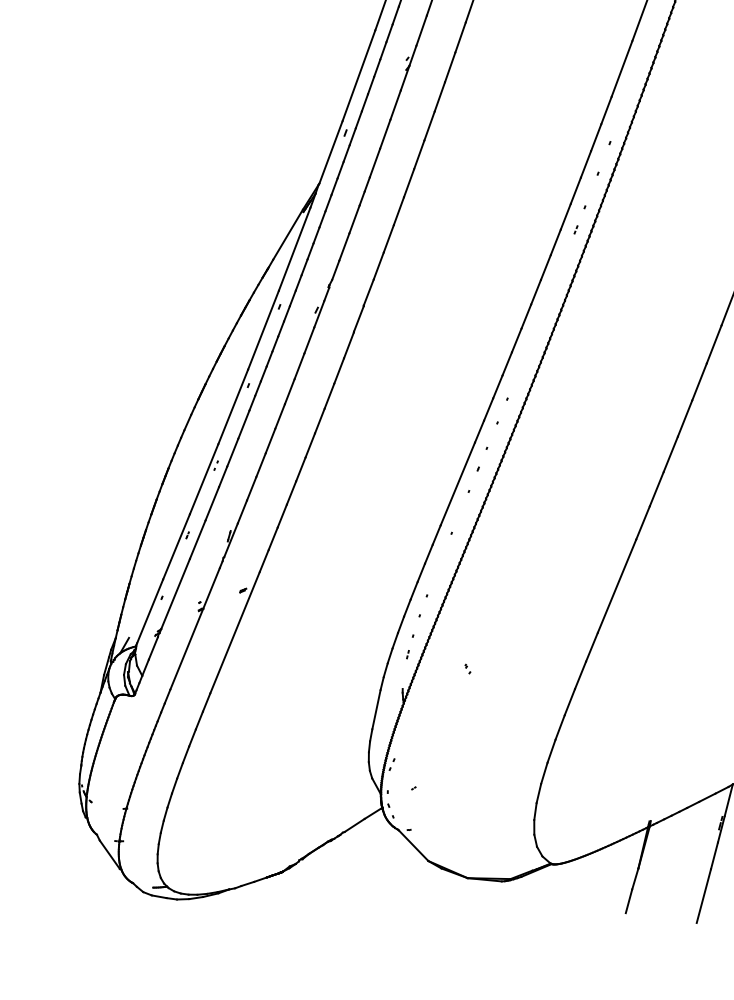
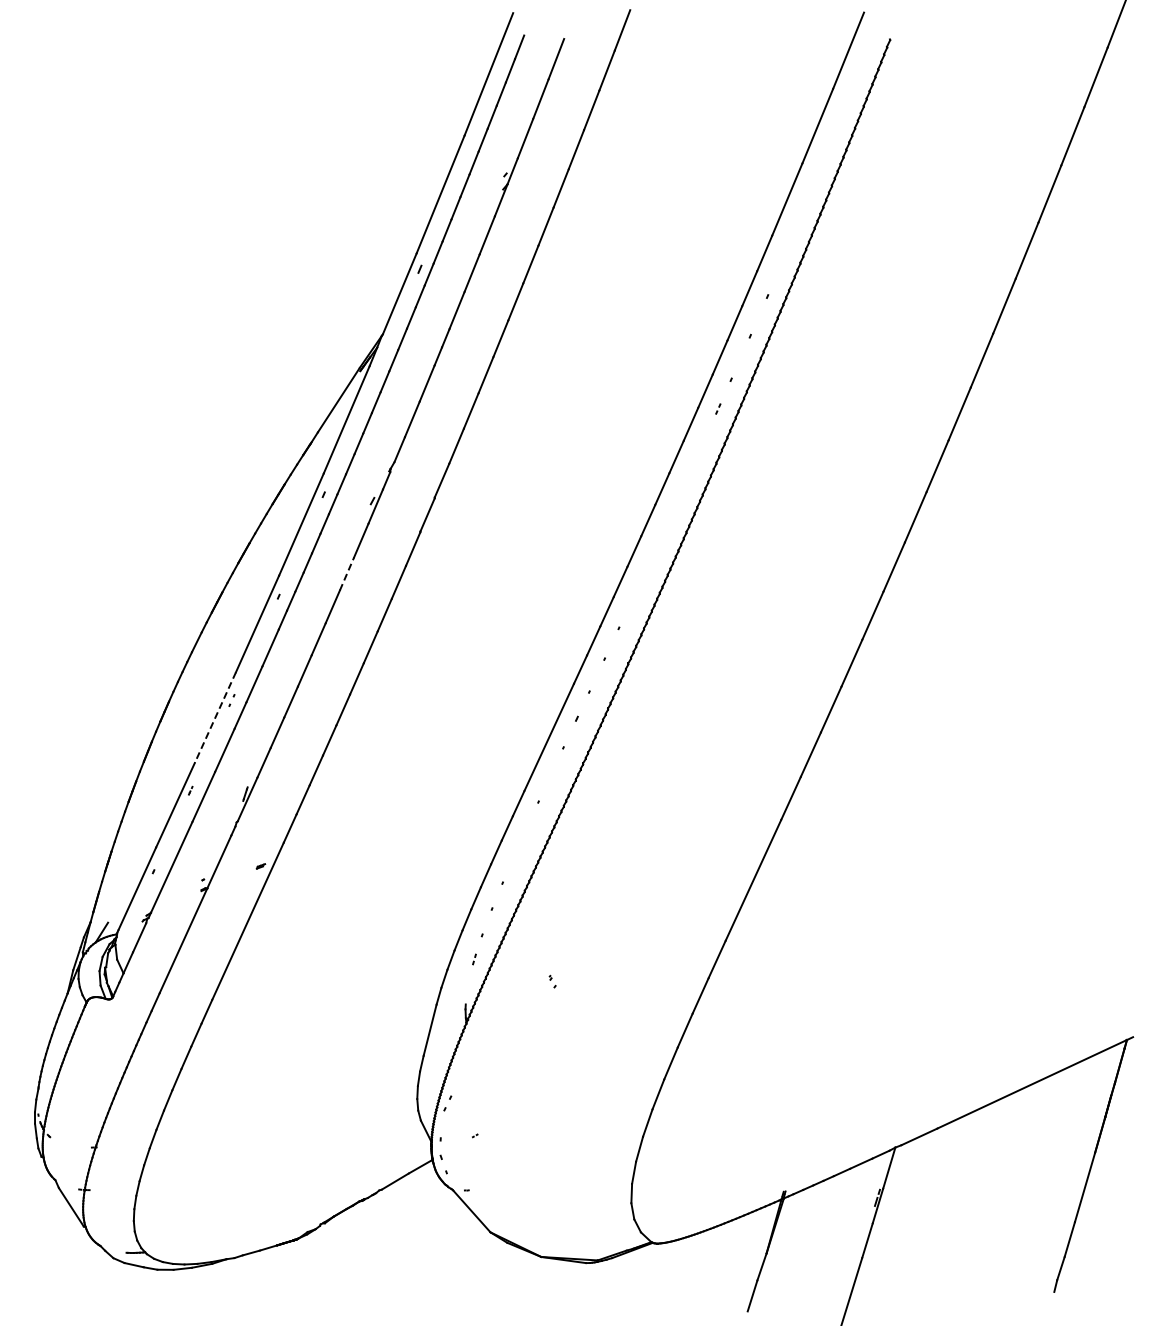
line: (299, 365) -> (347, 573), solid -> dashed
line: (204, 479) -> (215, 717), solid -> dashed

